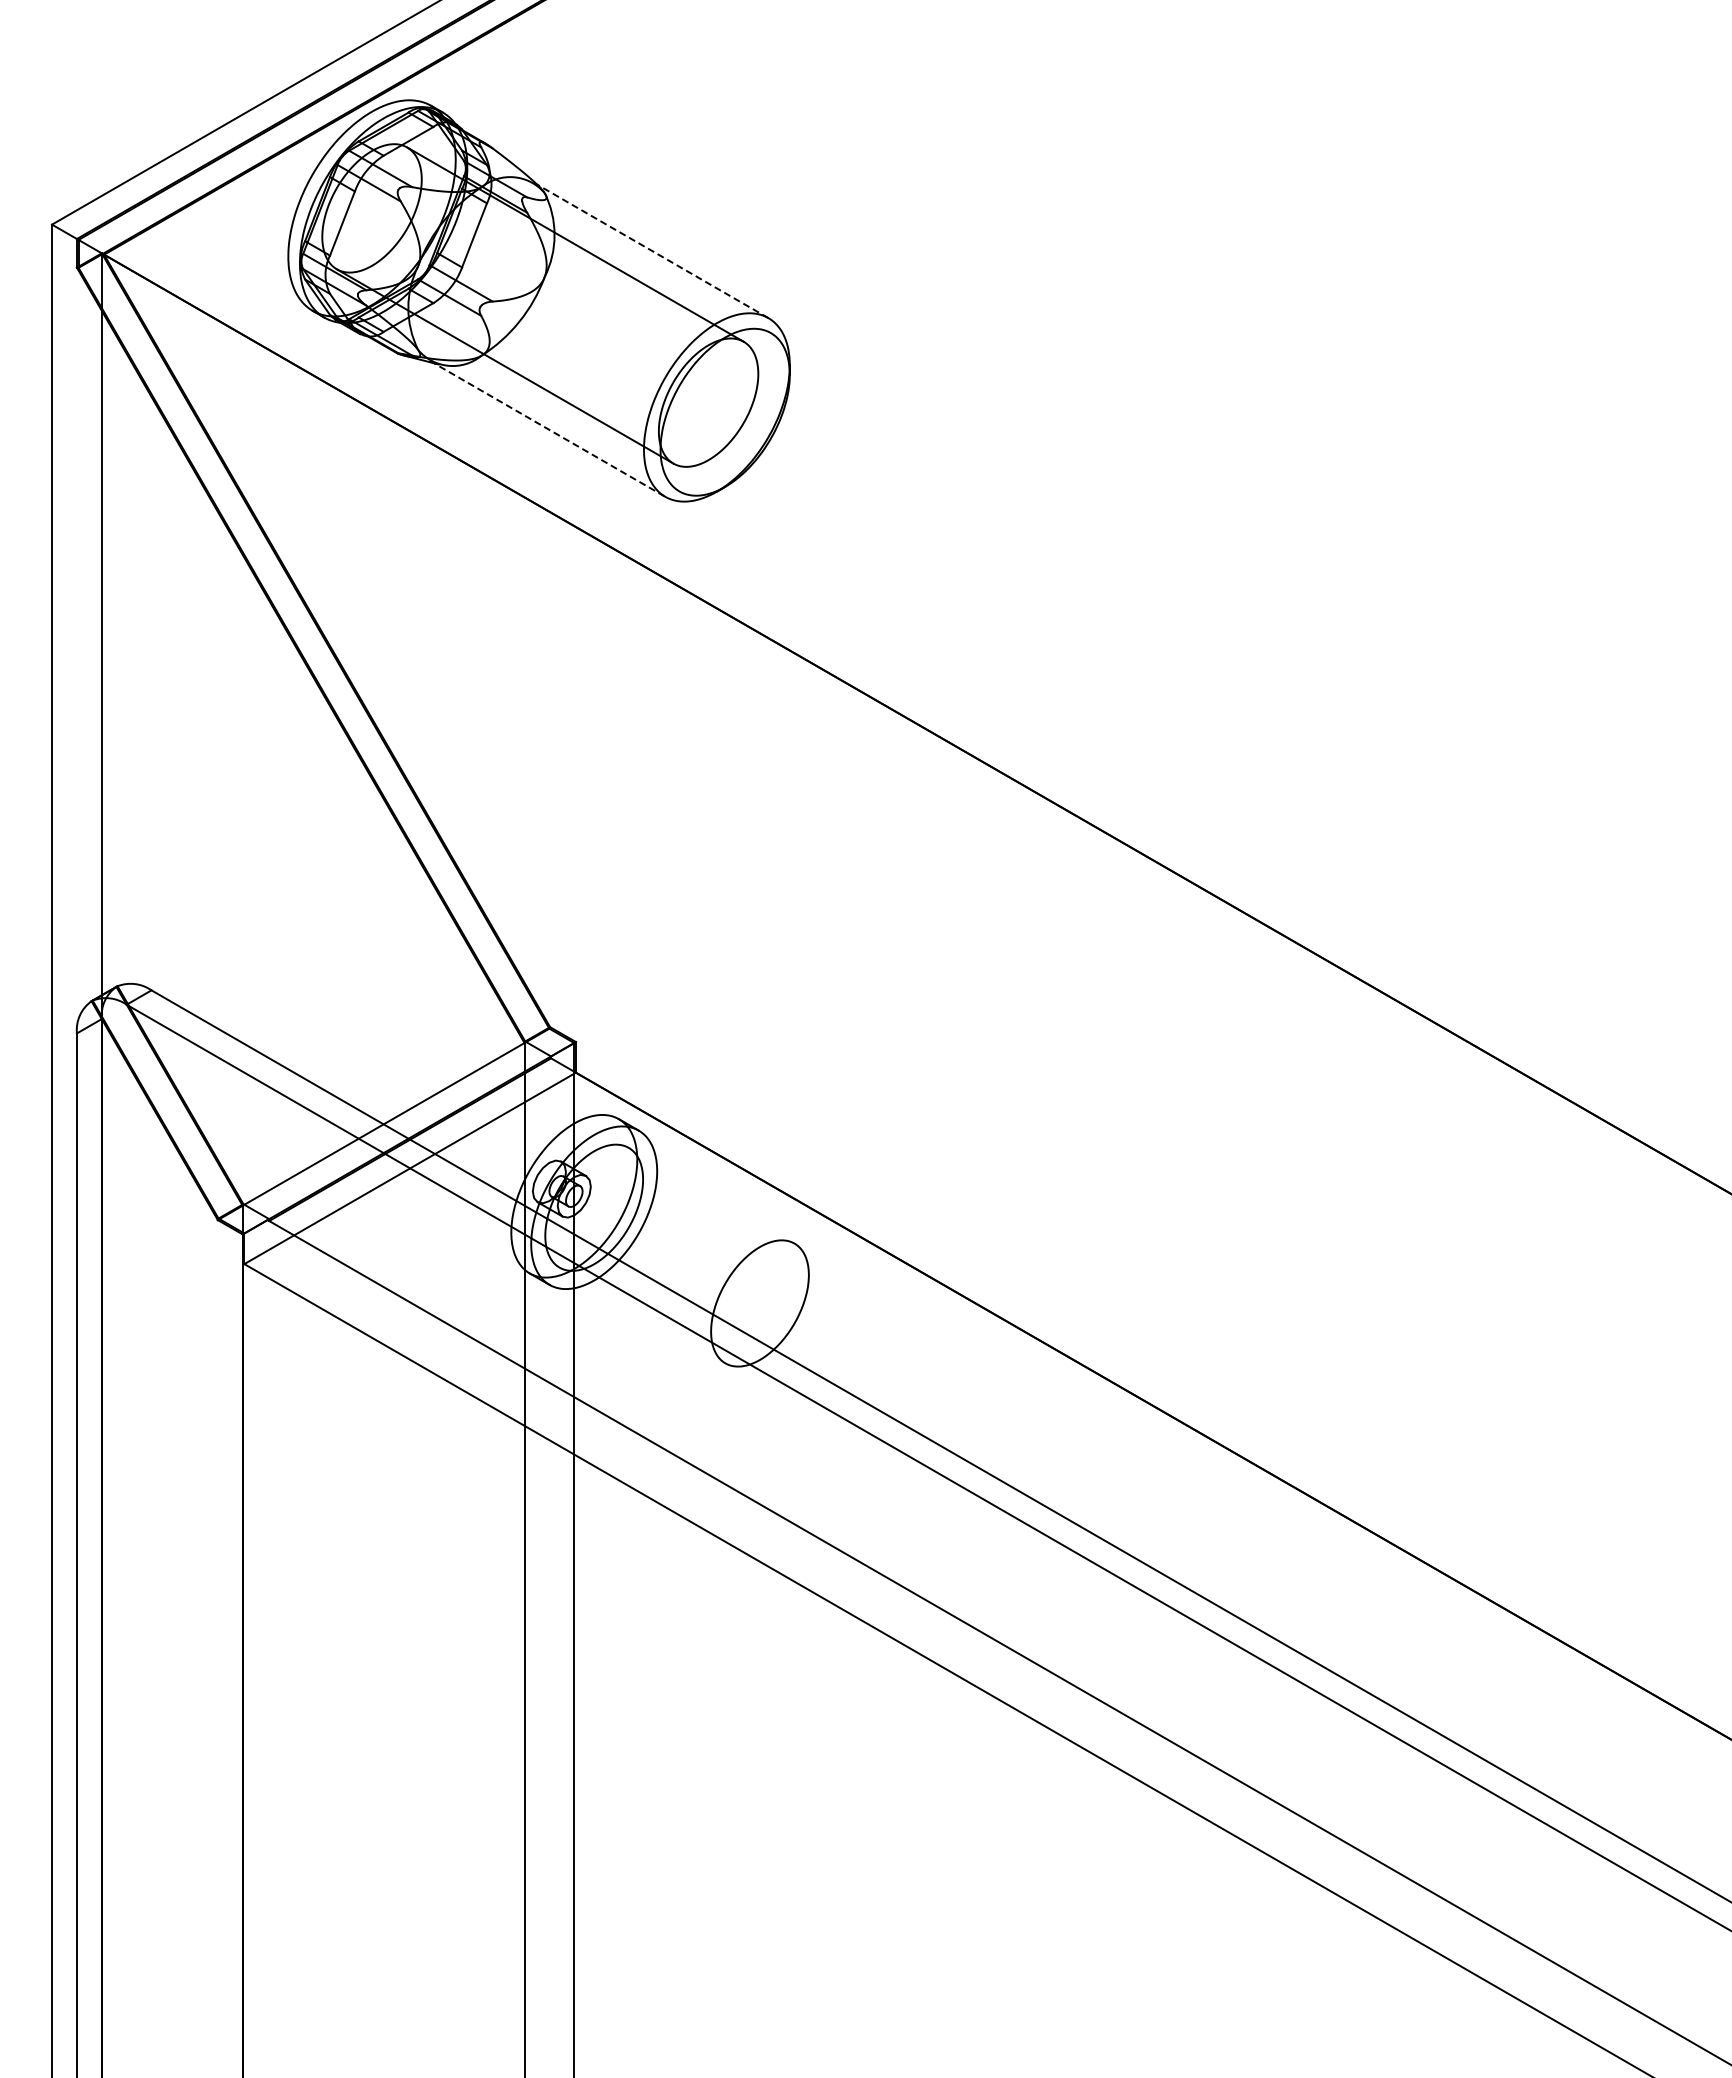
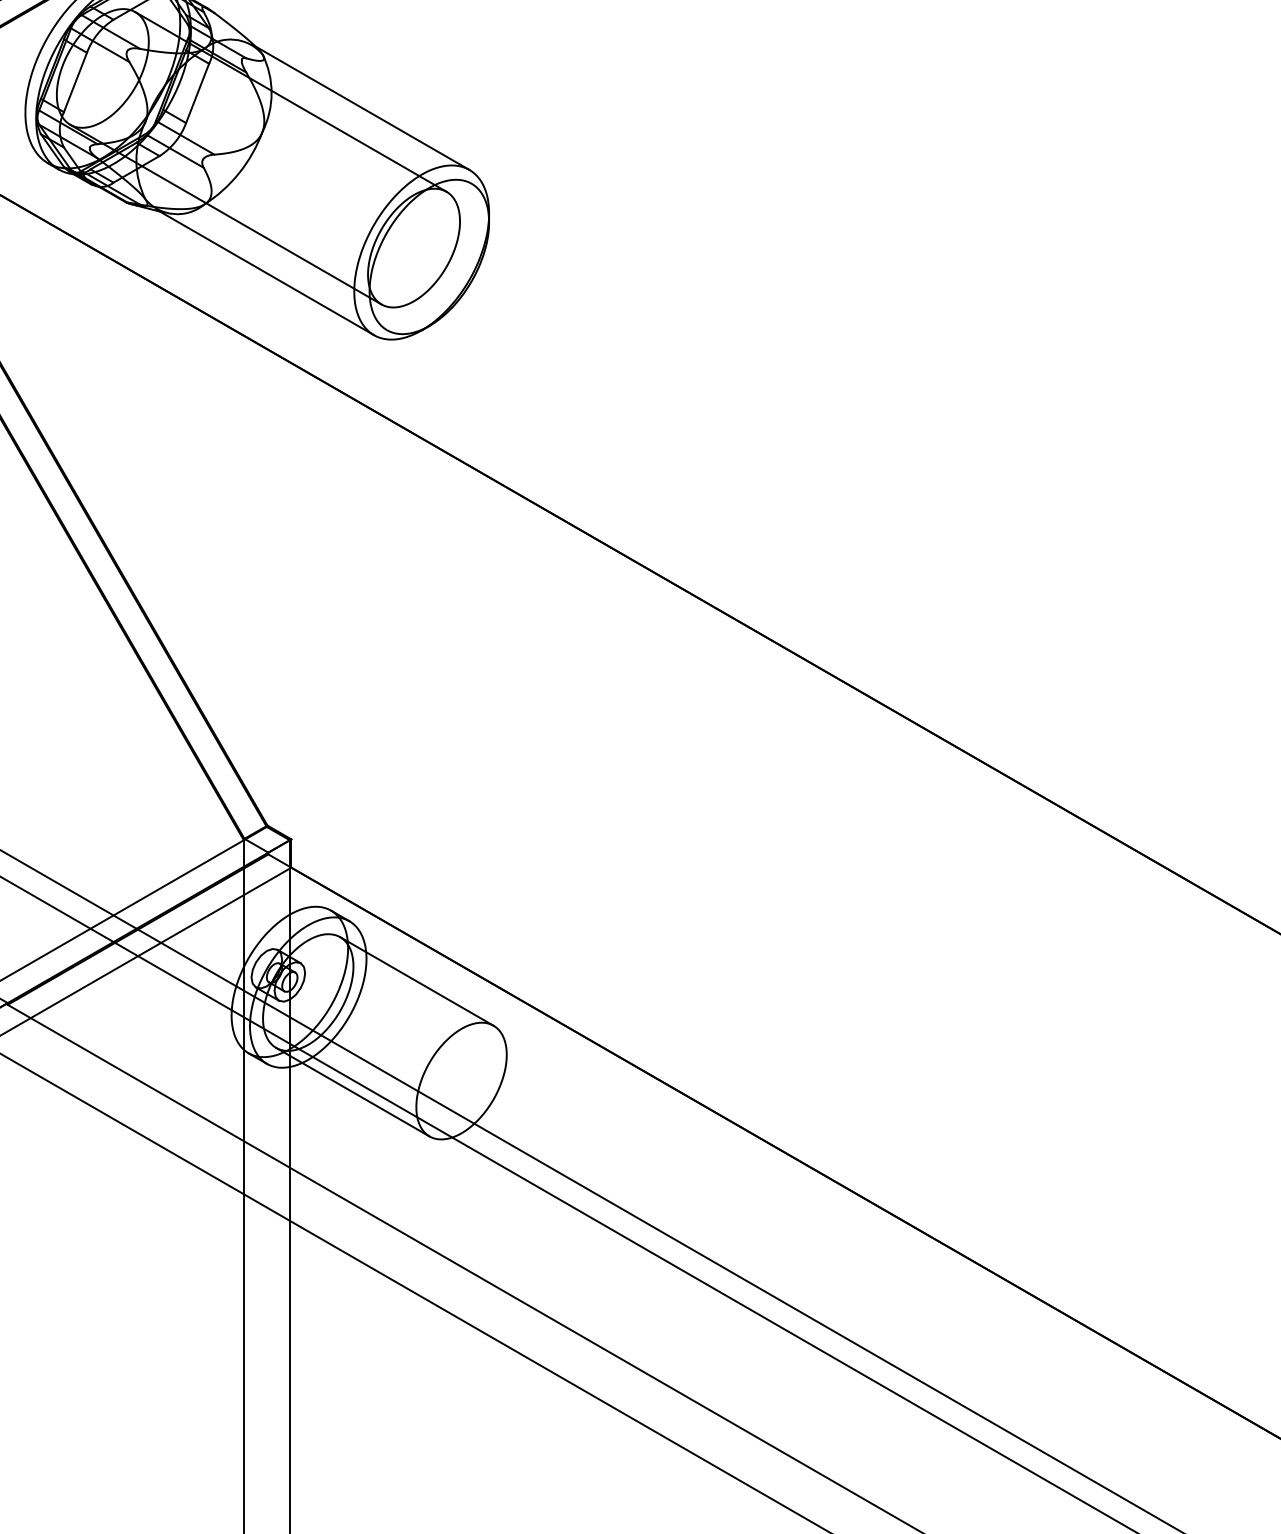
line: (650, 250) -> (360, 107), dashed -> solid
line: (547, 428) -> (265, 271), dashed -> solid
line: (711, 1195) -> (416, 981), added
line: (642, 1315) -> (352, 1092), added

